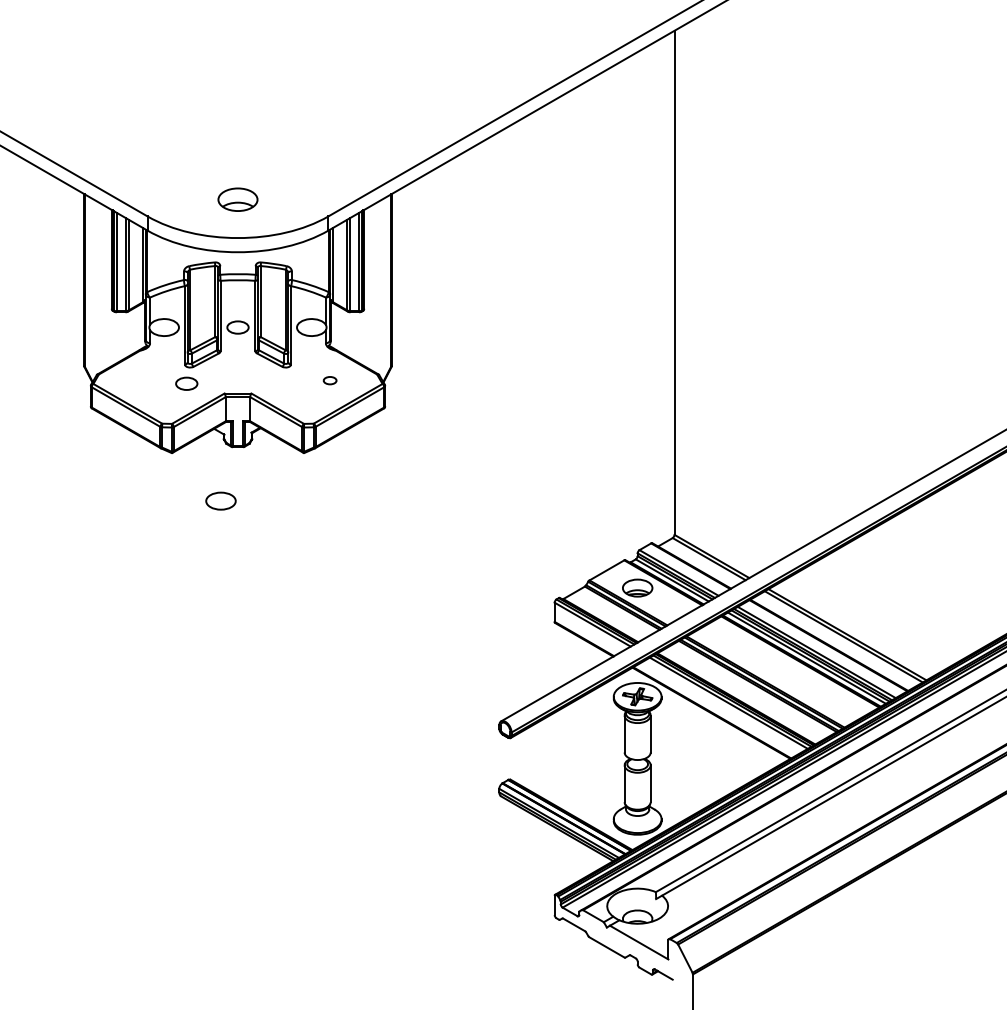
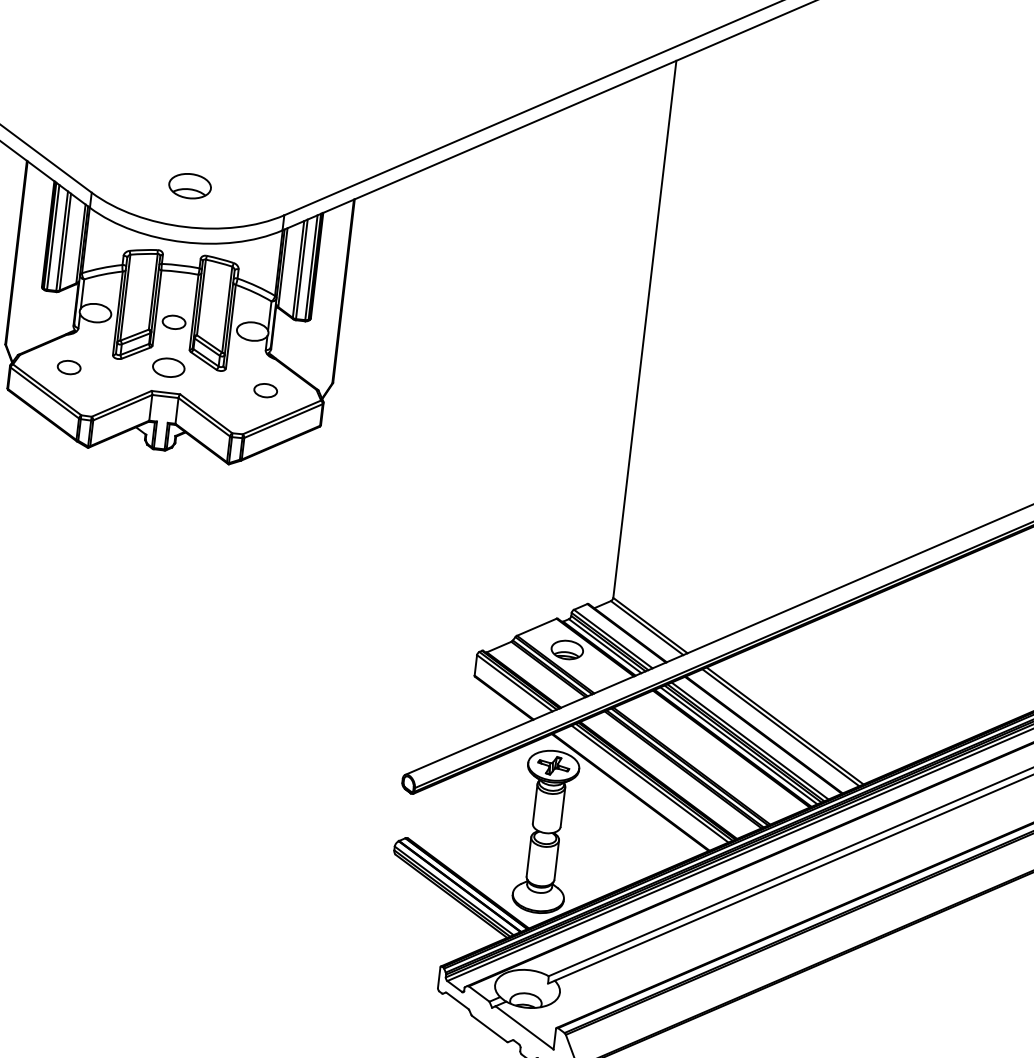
part: (329, 380) -> (264, 390), size x1.67
part: (186, 383) -> (68, 367), moved
part: (220, 500) -> (168, 366), moved

